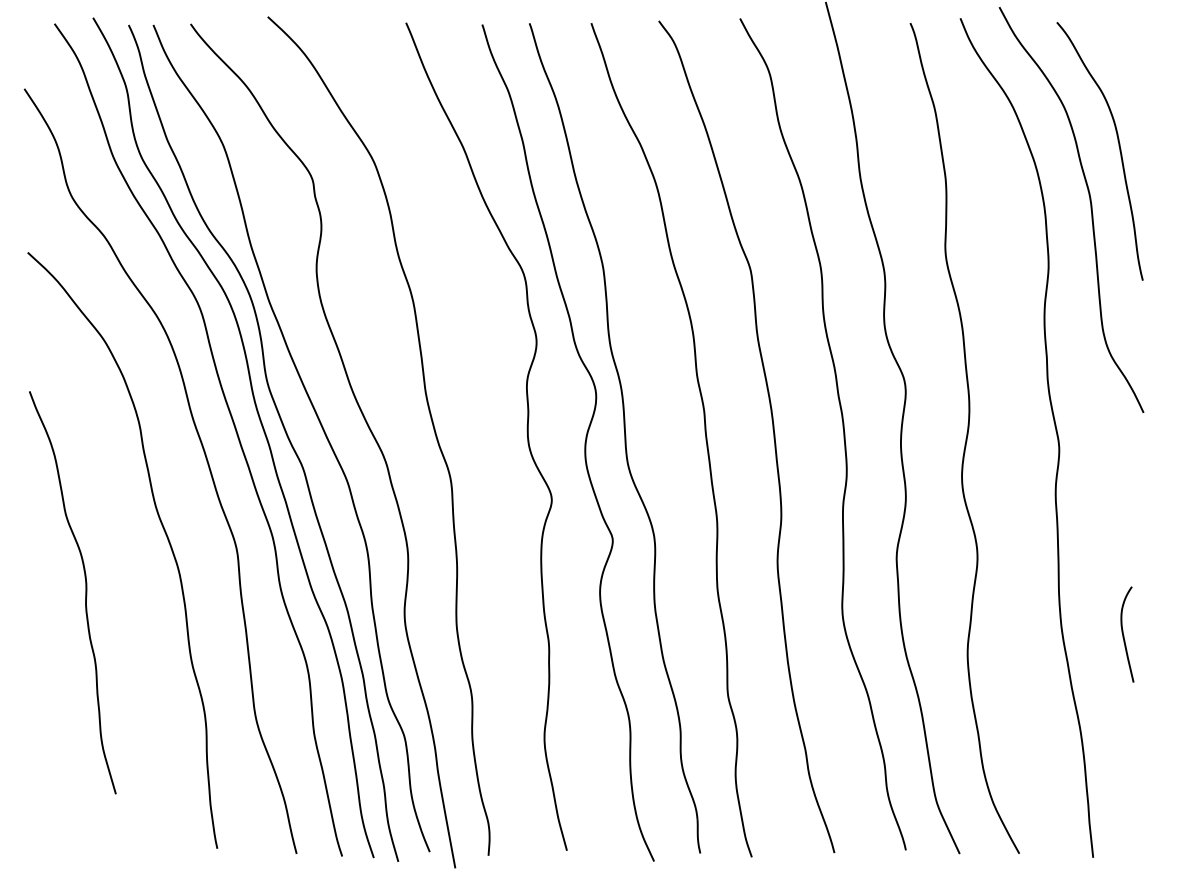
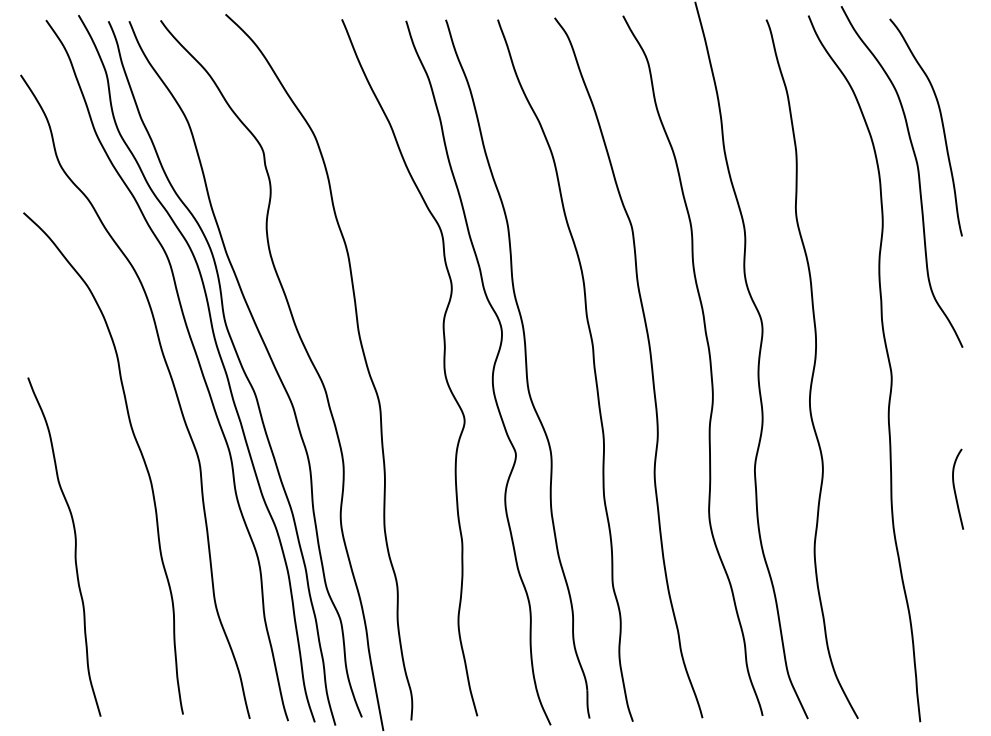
curve: (84, 593) -> (74, 547), moved
curve: (1124, 633) -> (955, 488), moved

